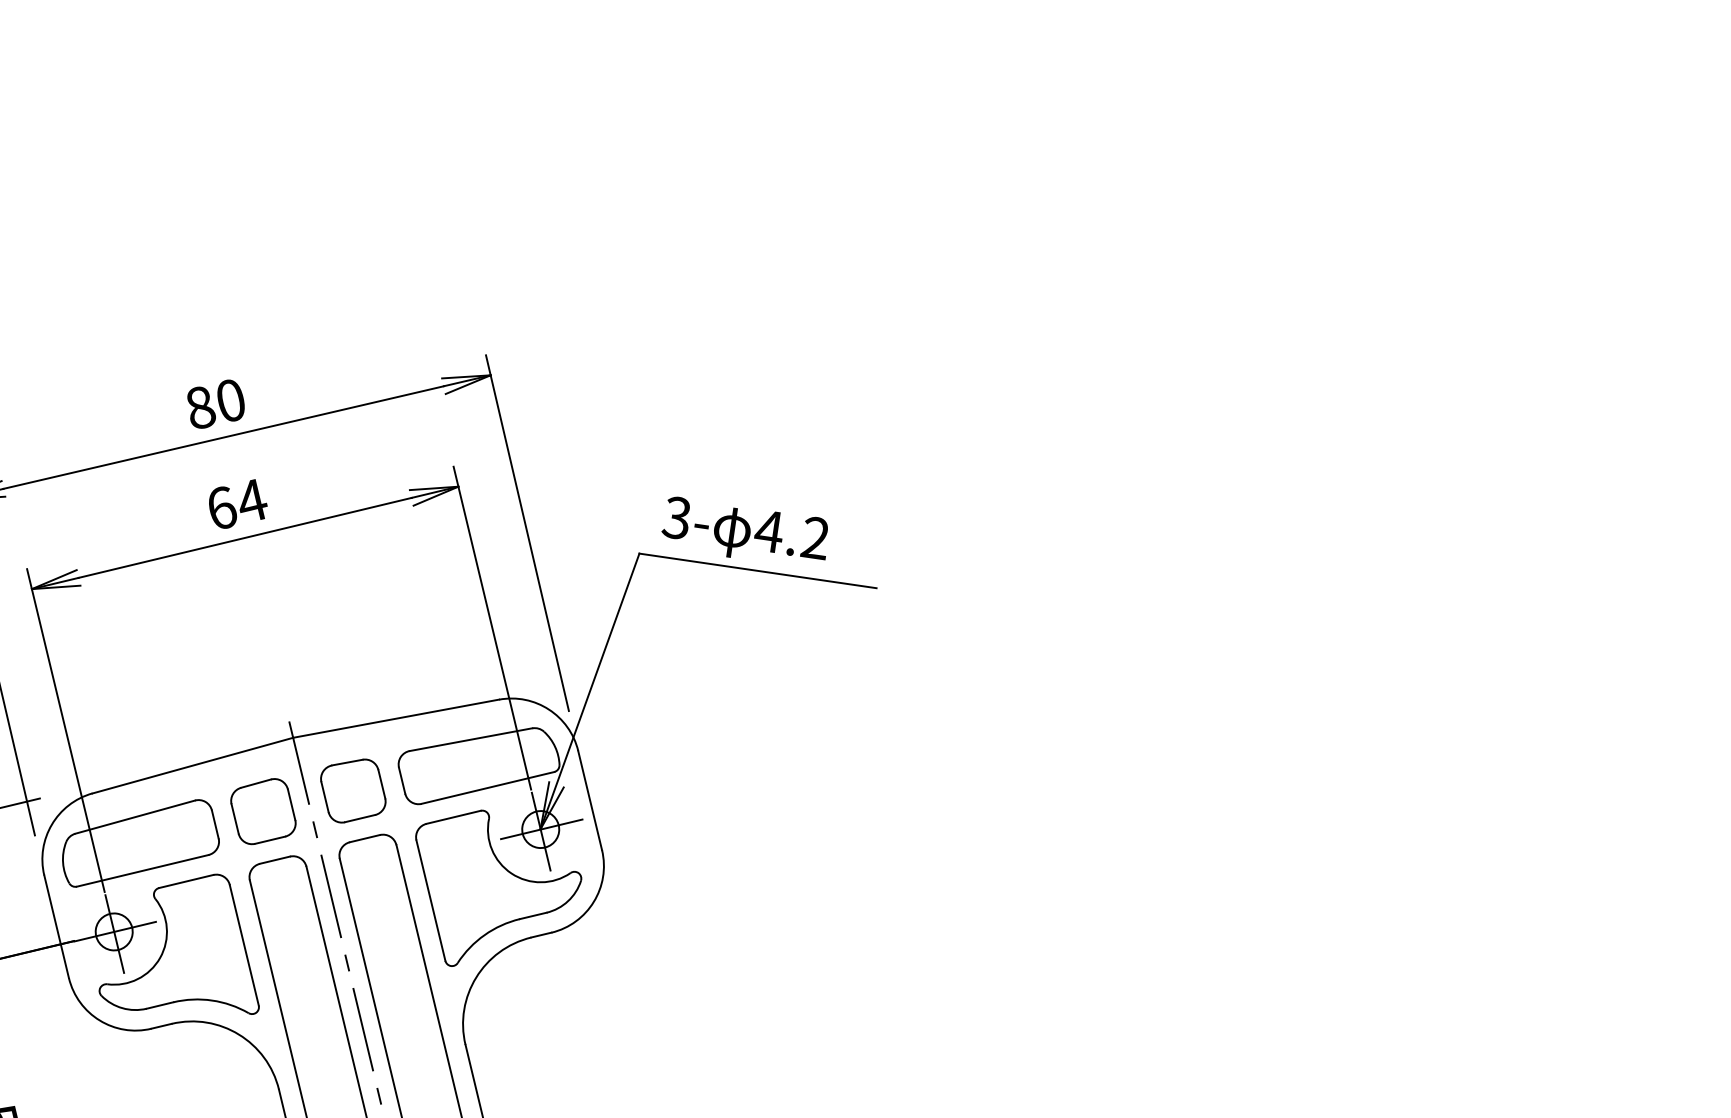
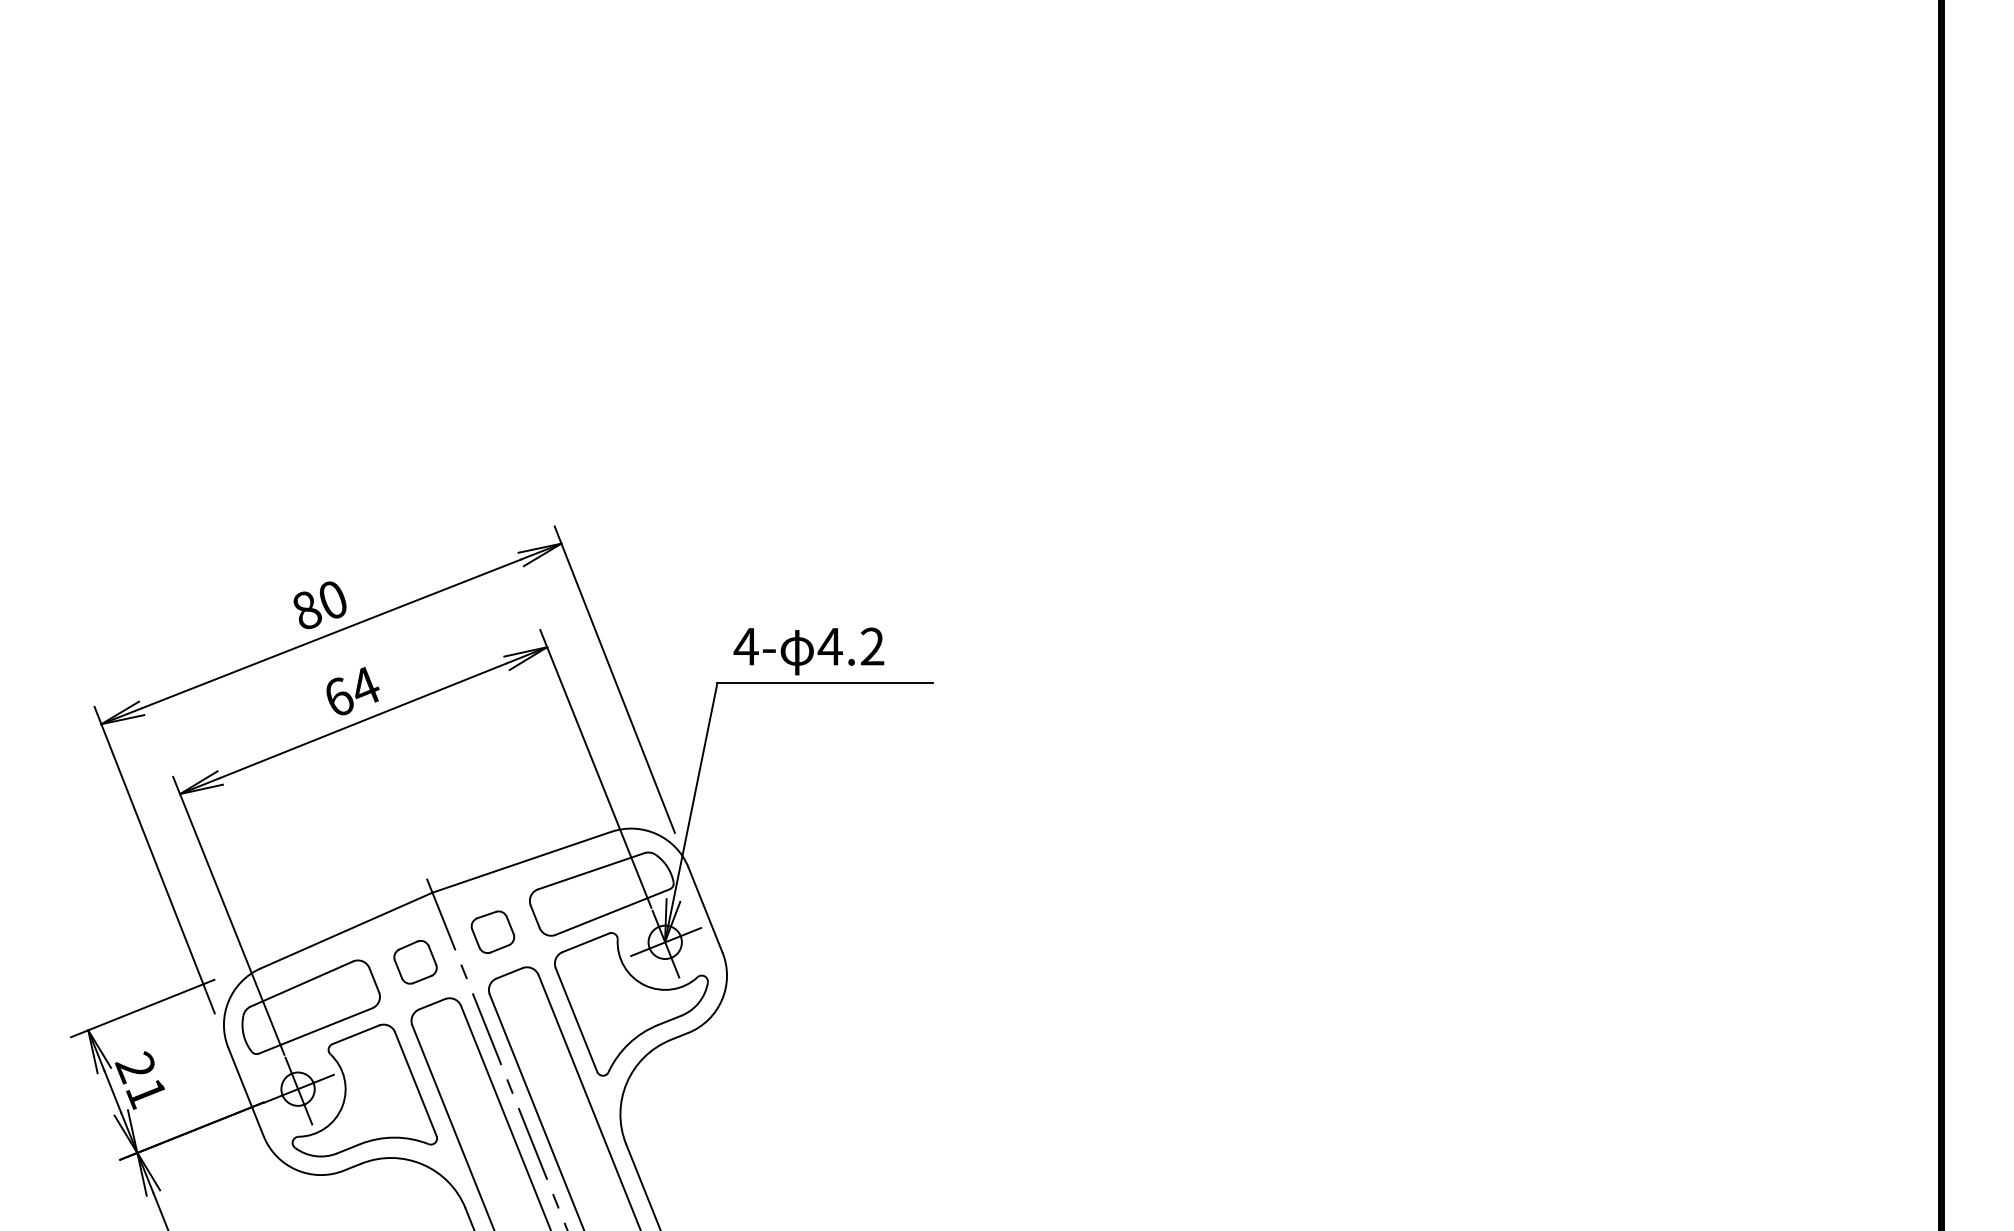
text: (676, 517) -> (745, 646), 3- -> 4-
part: (352, 789) -> (492, 931), size x0.7
part: (263, 810) -> (415, 961), size x0.7

